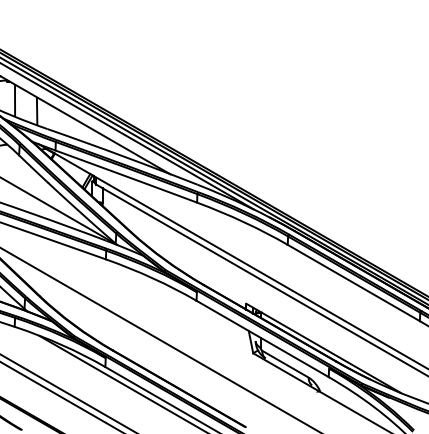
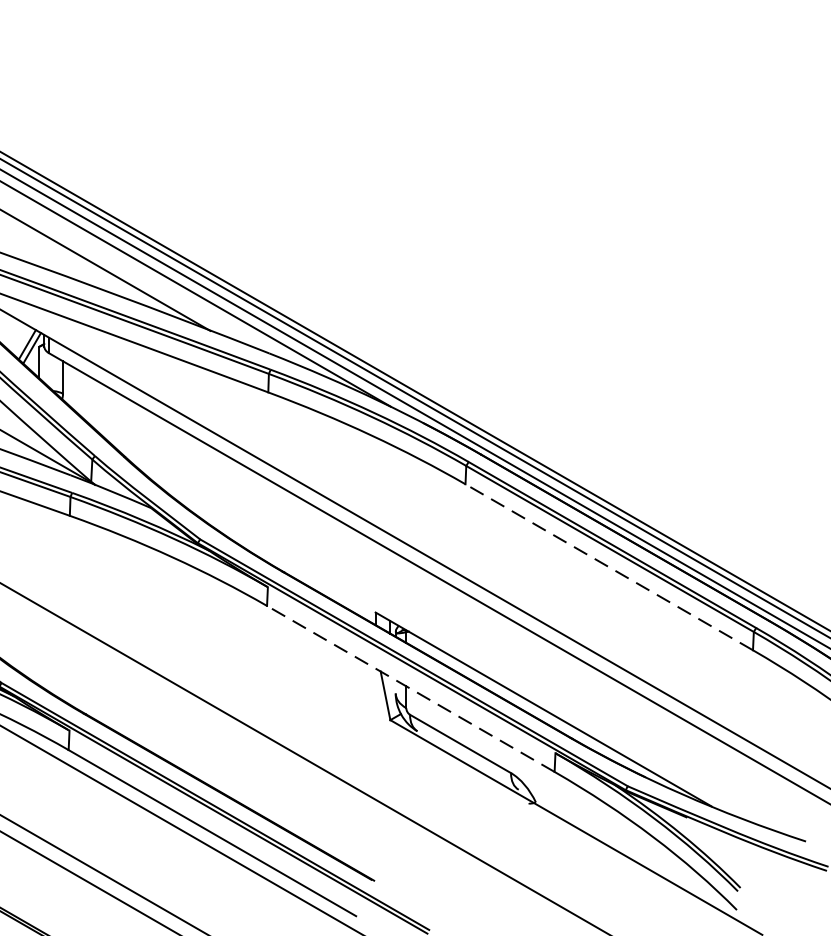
line: (353, 282) -> (608, 566), solid -> dashed
line: (262, 338) -> (410, 687), solid -> dashed

